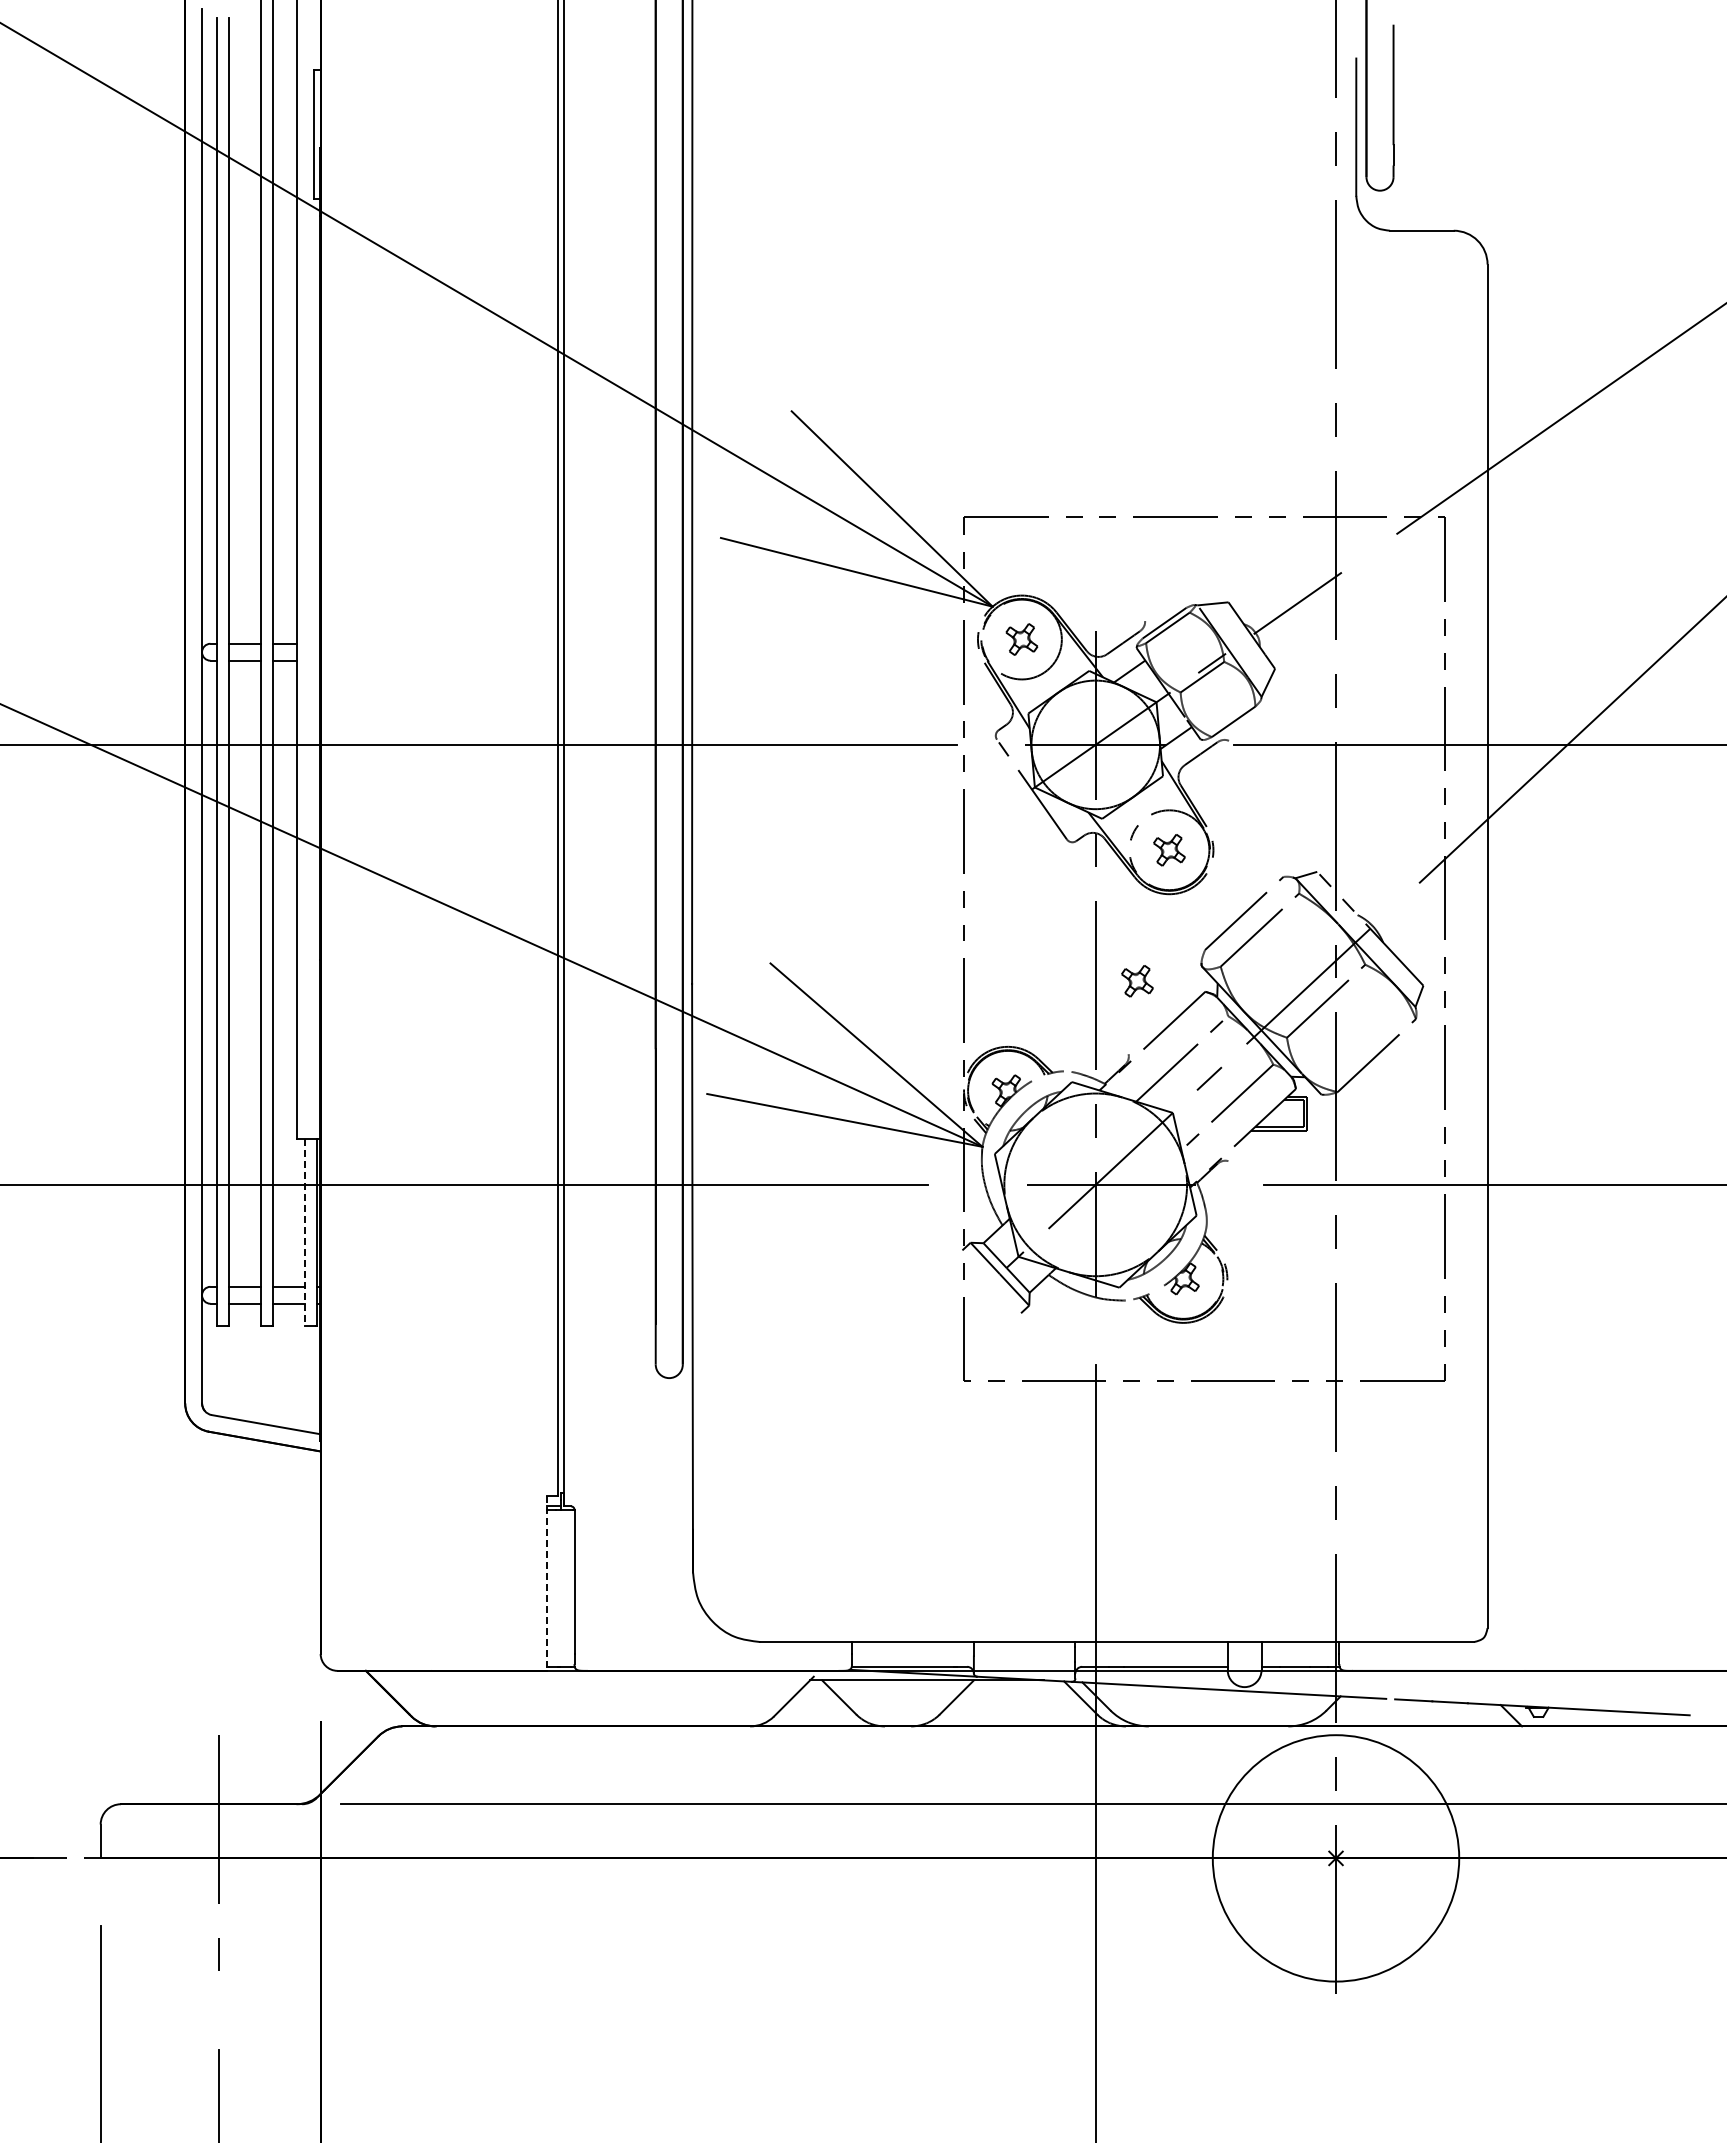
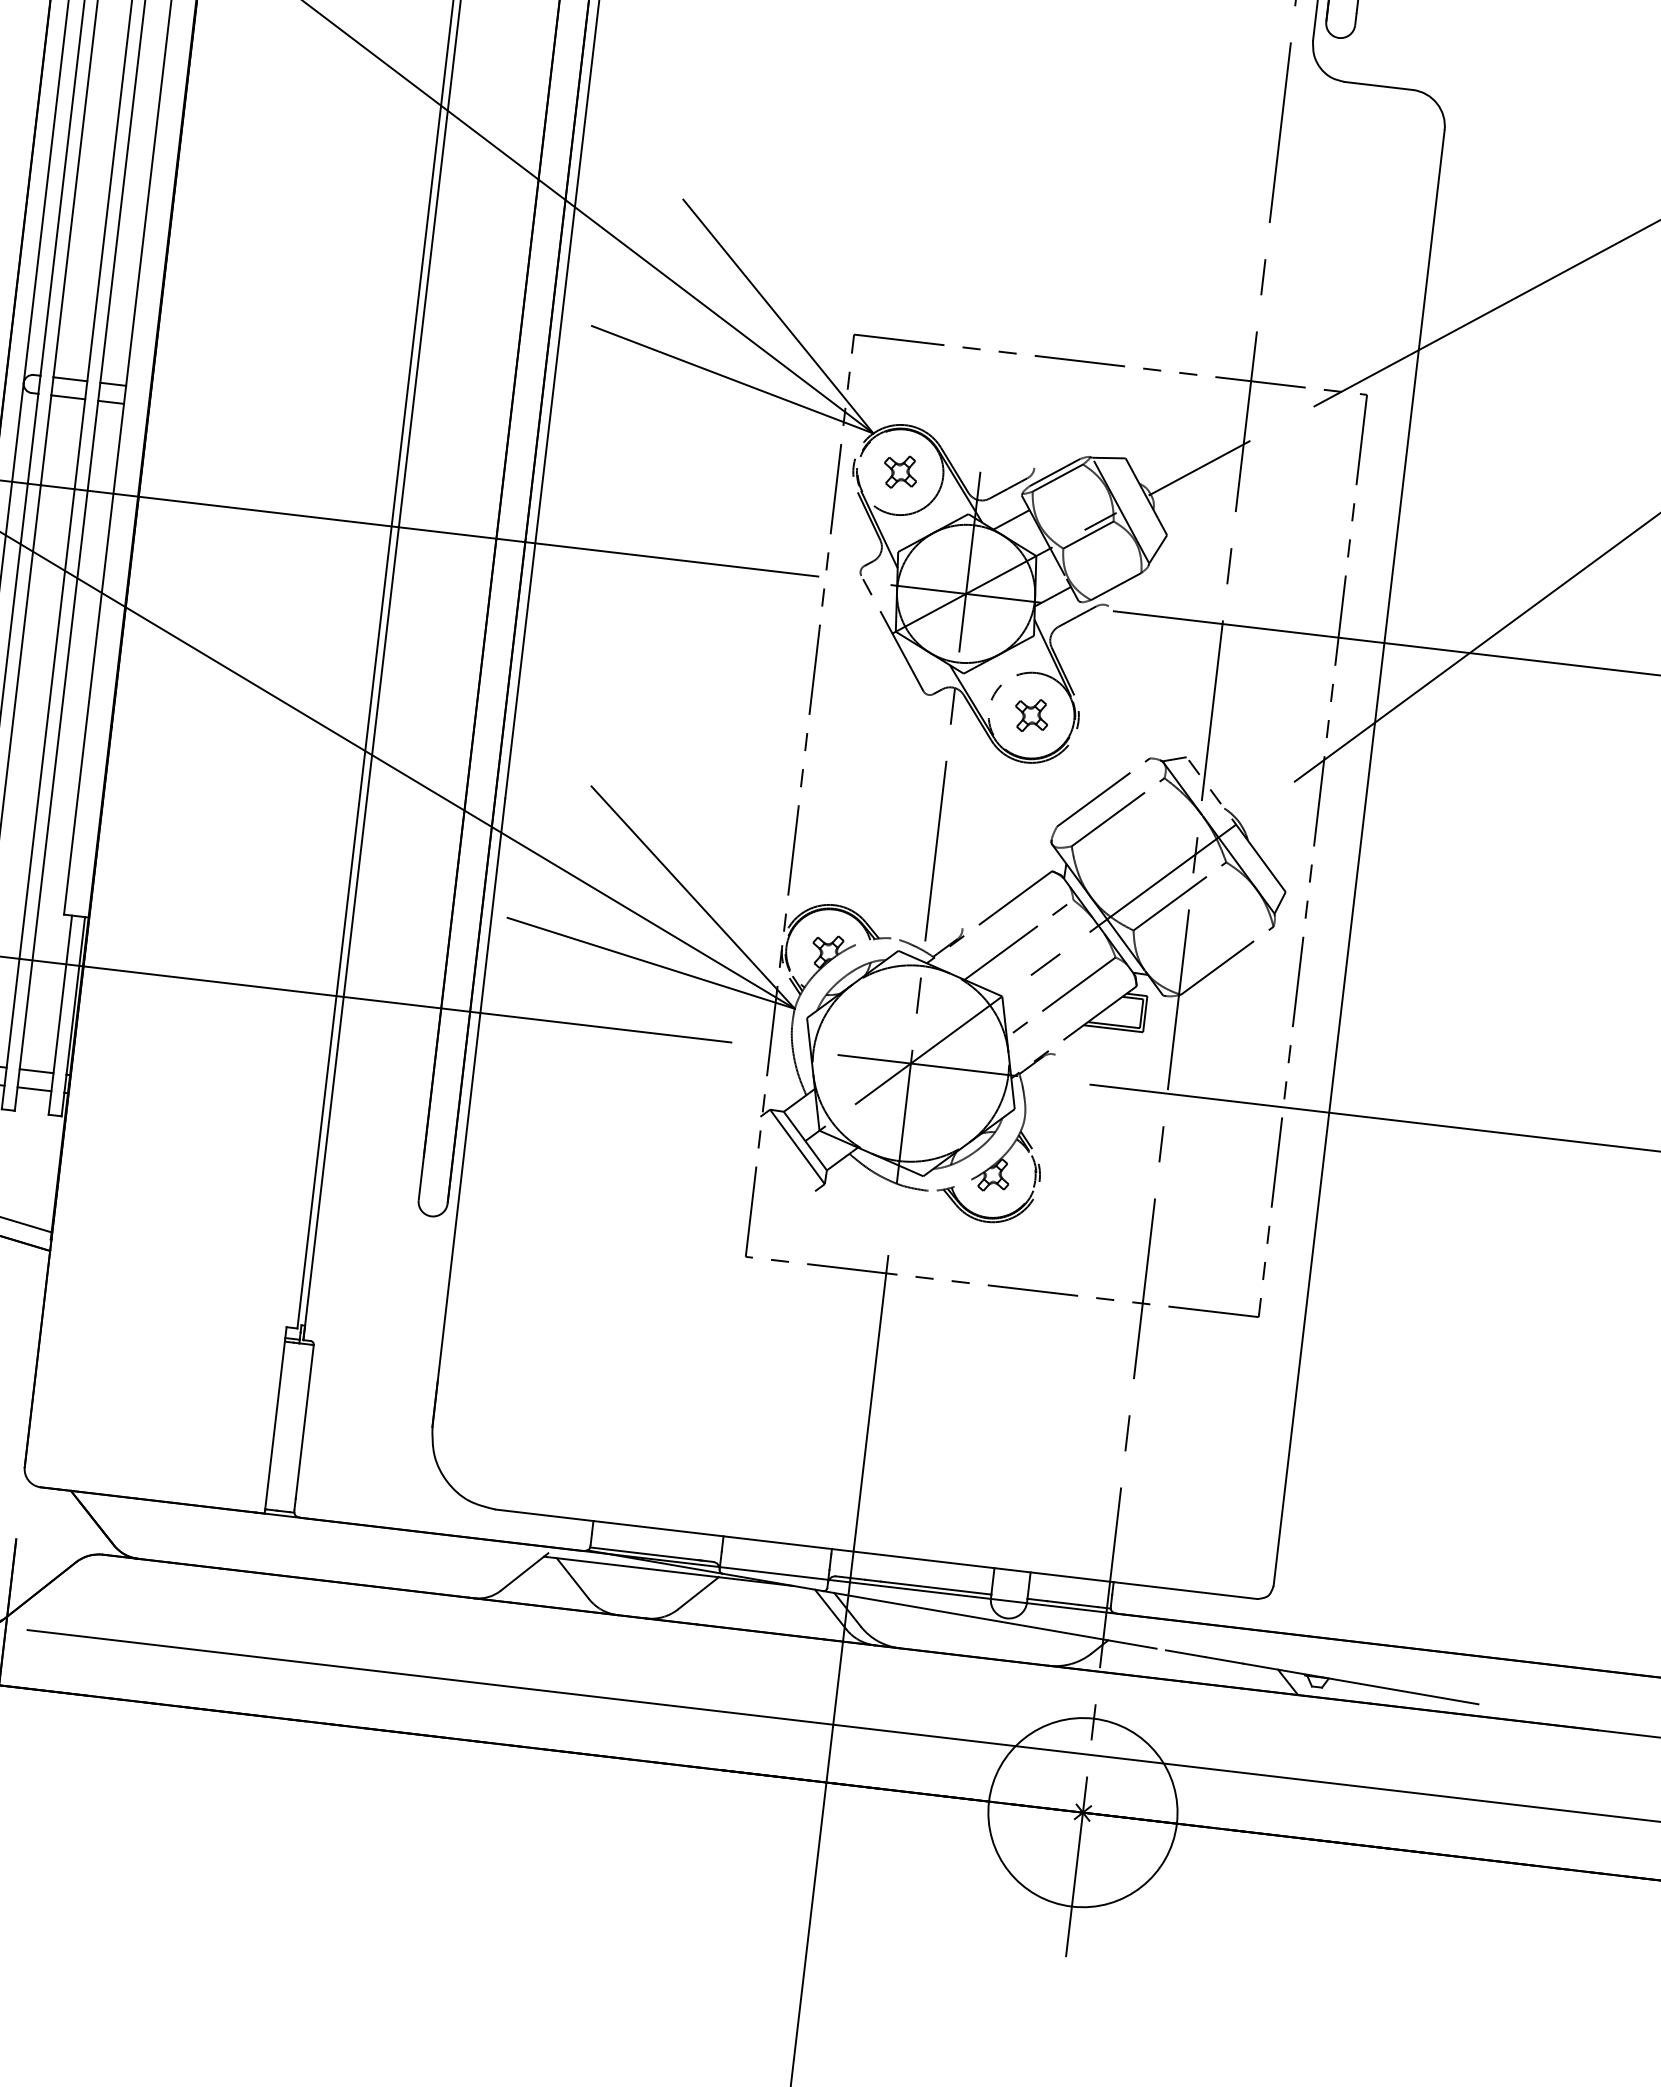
part: (1137, 981) -> (981, 851), removed
line: (304, 1232) -> (60, 1015), dashed -> solid
line: (547, 1584) -> (275, 1421), dashed -> solid
circle: (1336, 1858) -> (1083, 1812), size x0.71

